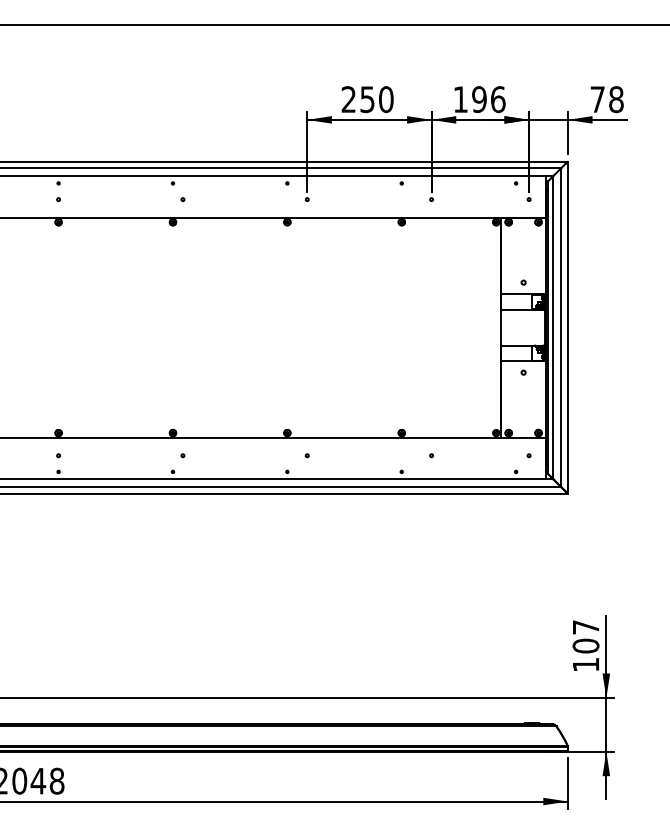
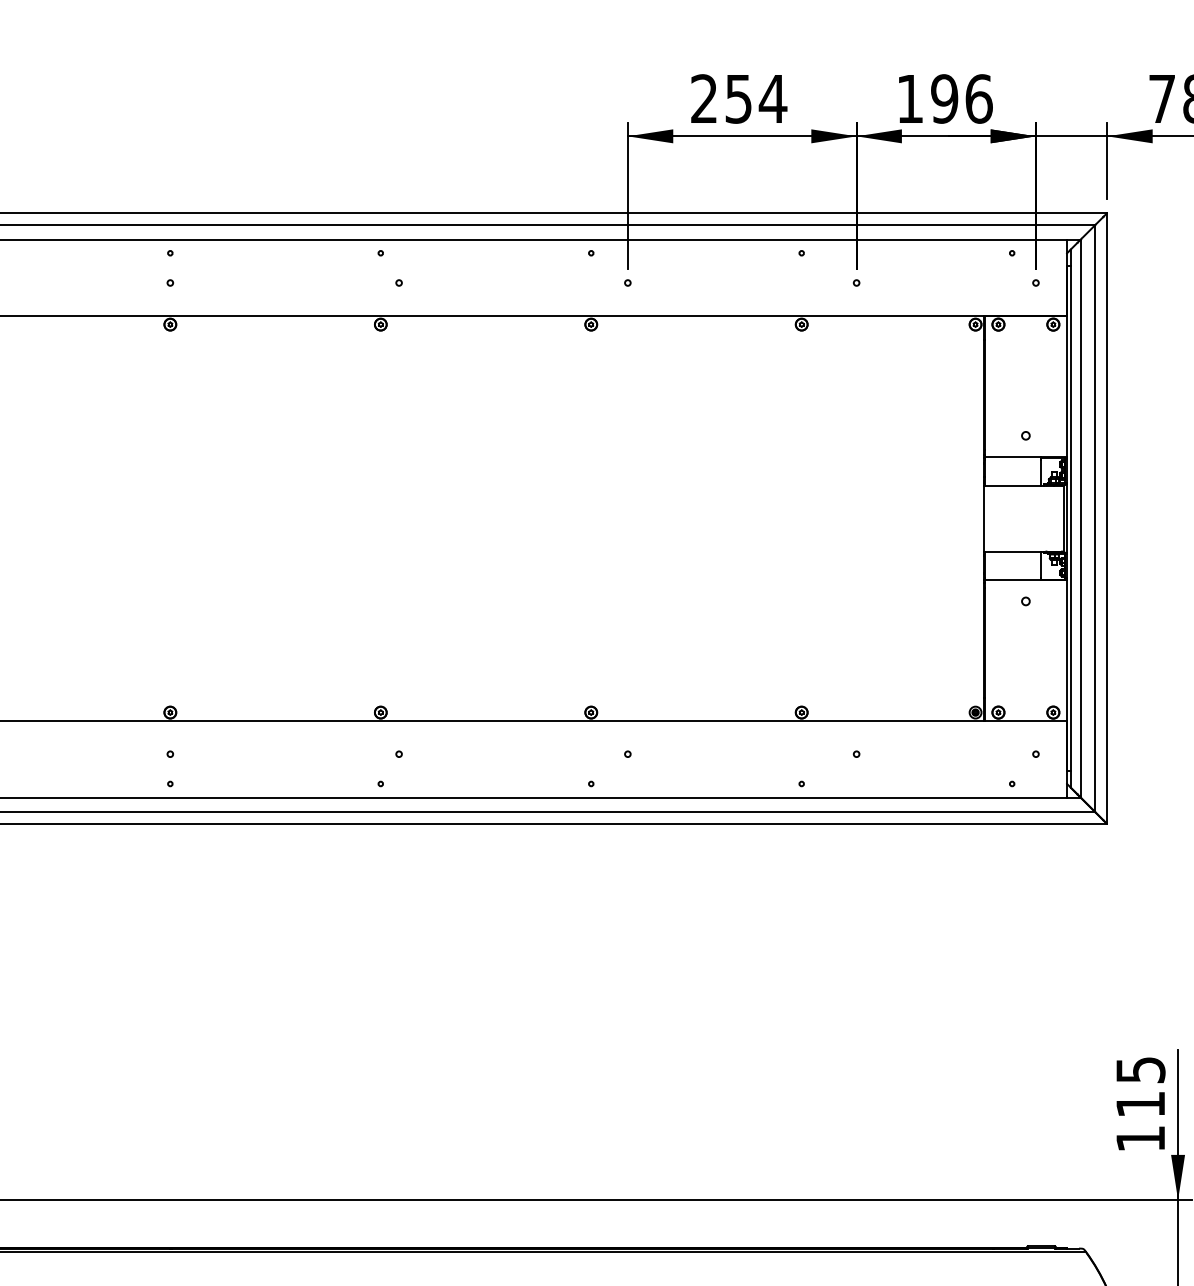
text: (385, 99) -> (771, 98), 250 -> 254
text: (585, 636) -> (1139, 1086), 107 -> 115

